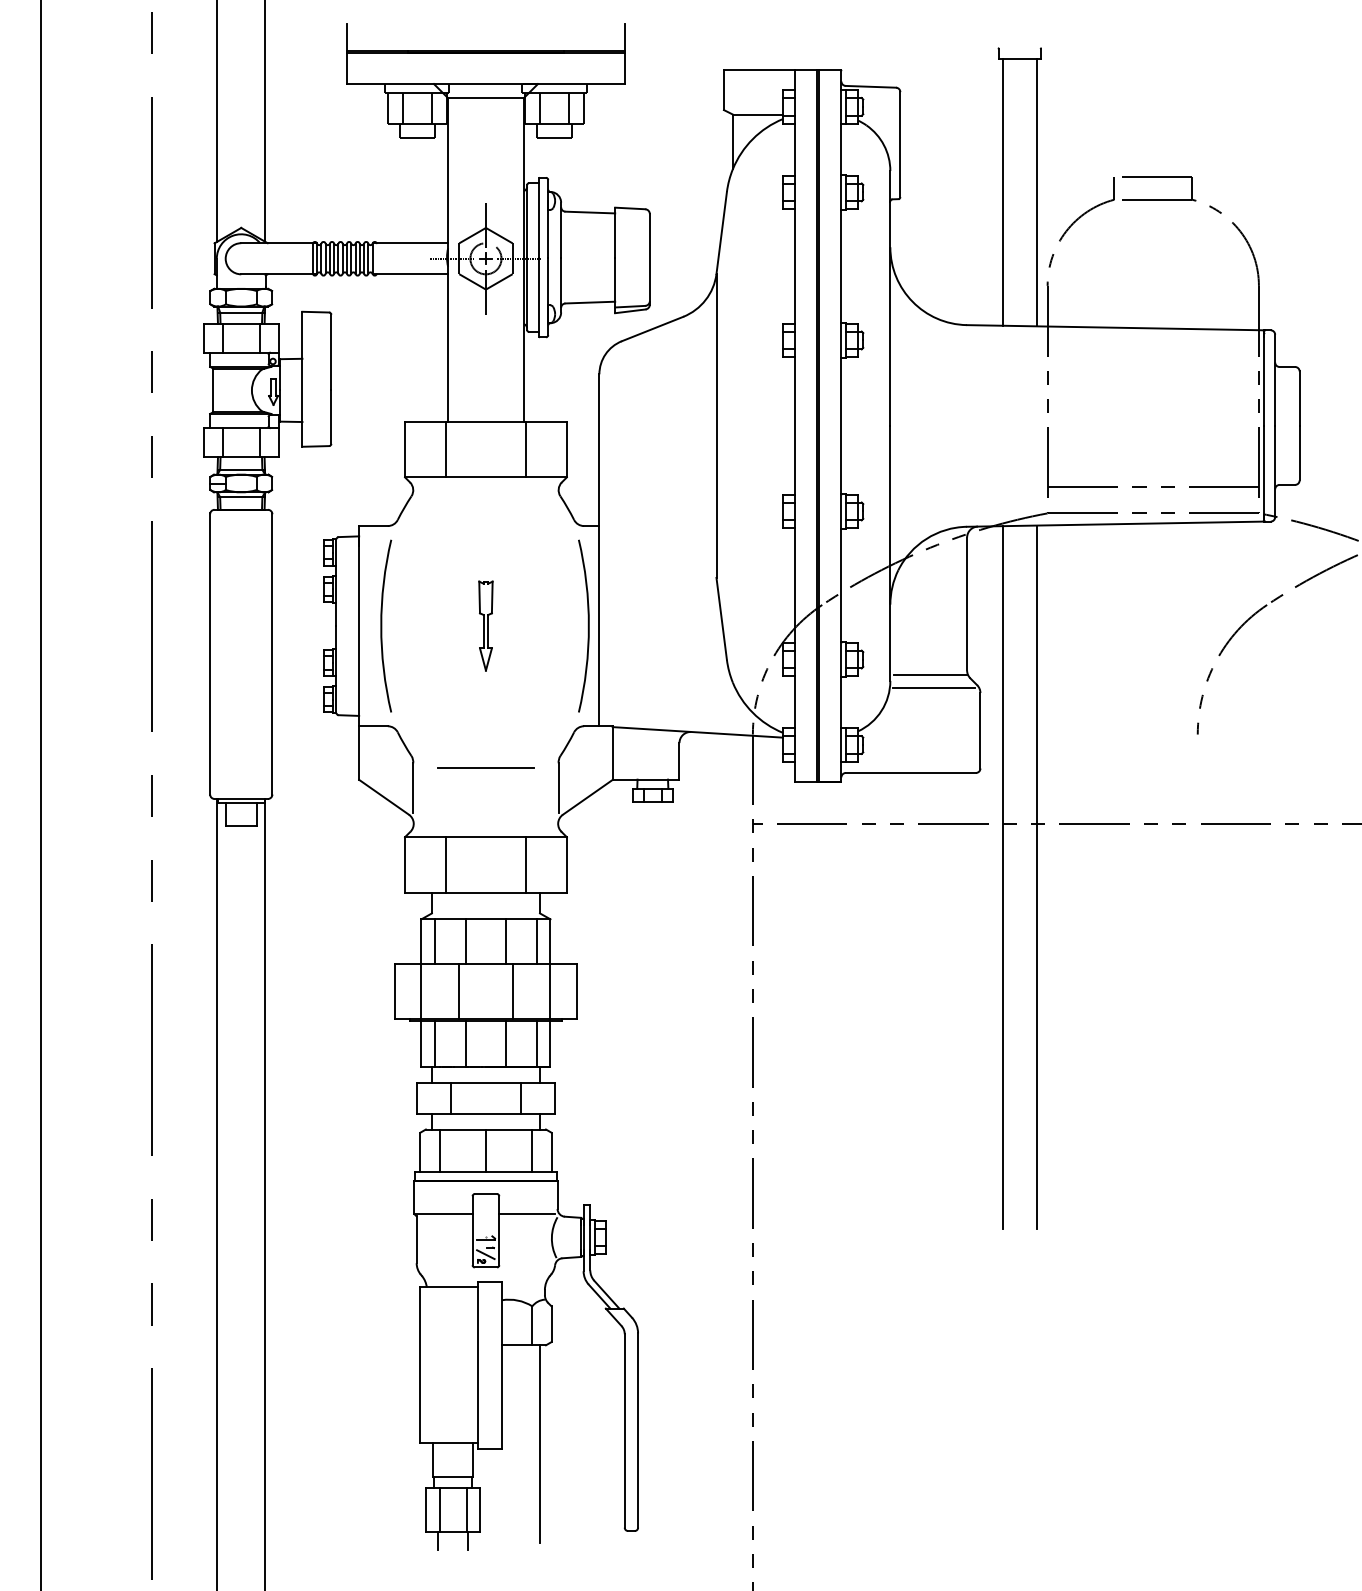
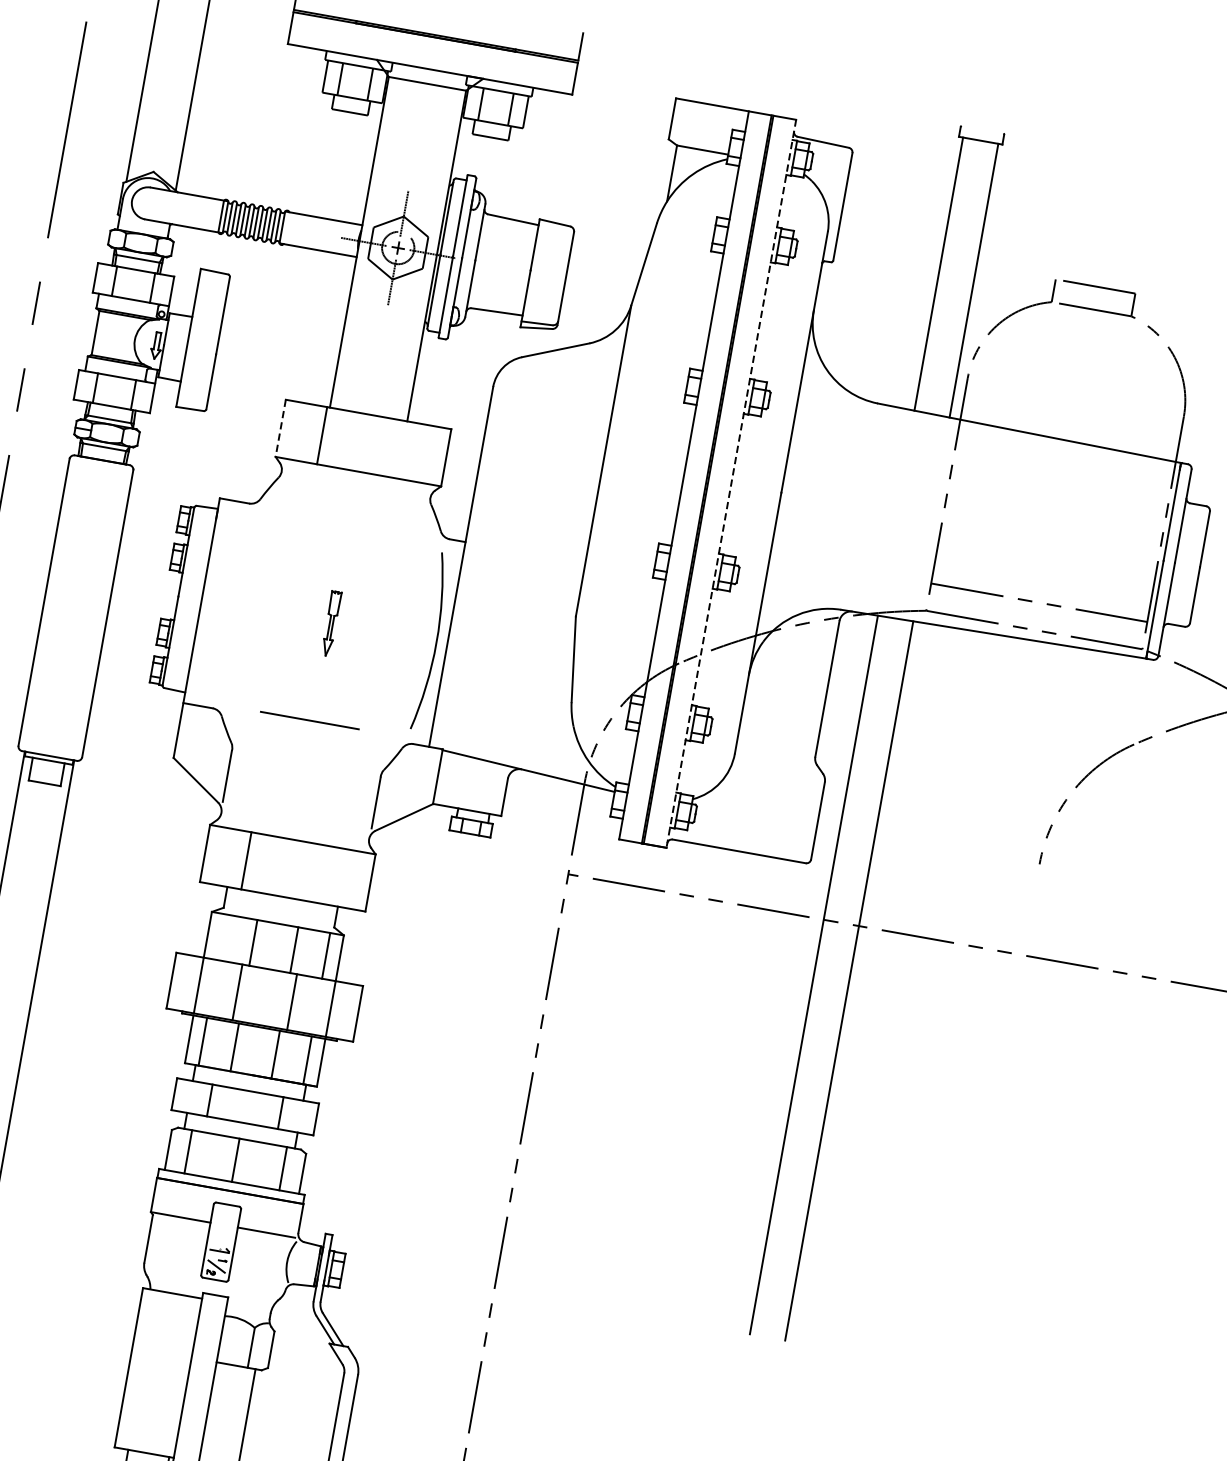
line: (841, 424) -> (731, 482), solid -> dashed
line: (405, 449) -> (281, 428), solid -> dashed
line: (526, 449) -> (404, 450), removed
arc: (382, 625) -> (225, 604), removed
part: (485, 625) -> (330, 623), size x0.7
line: (930, 675) -> (776, 755), removed
line: (933, 688) -> (777, 769), removed
line: (485, 767) -> (309, 719), moved
line: (526, 865) -> (329, 876), removed
line: (434, 941) -> (221, 936), removed

